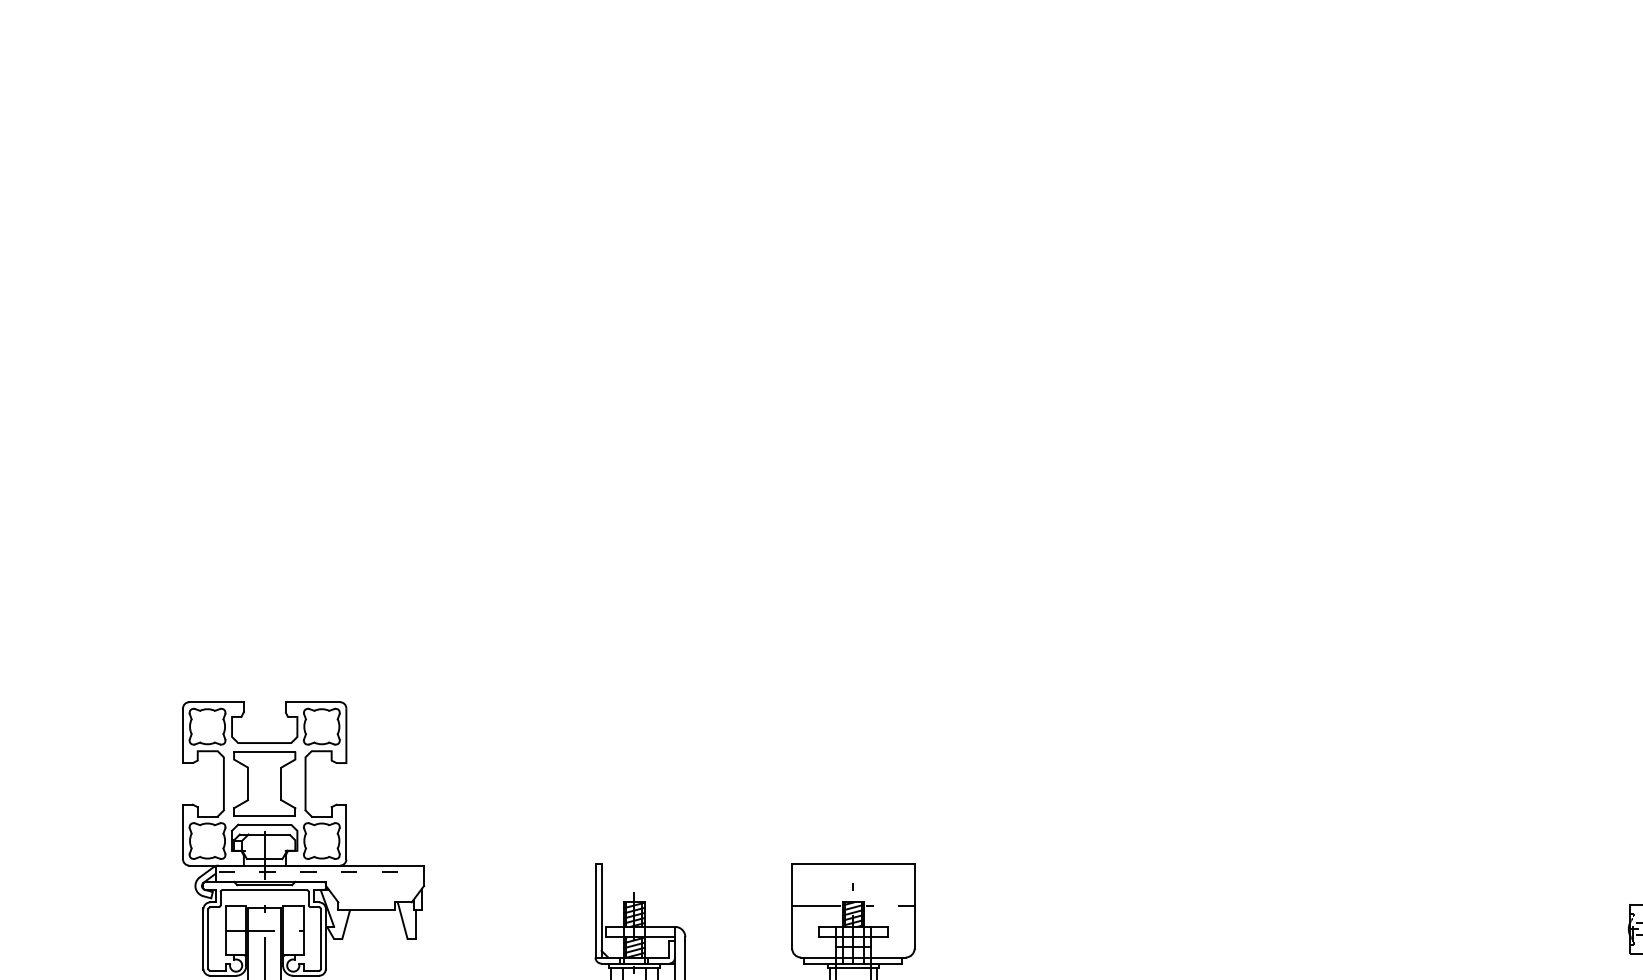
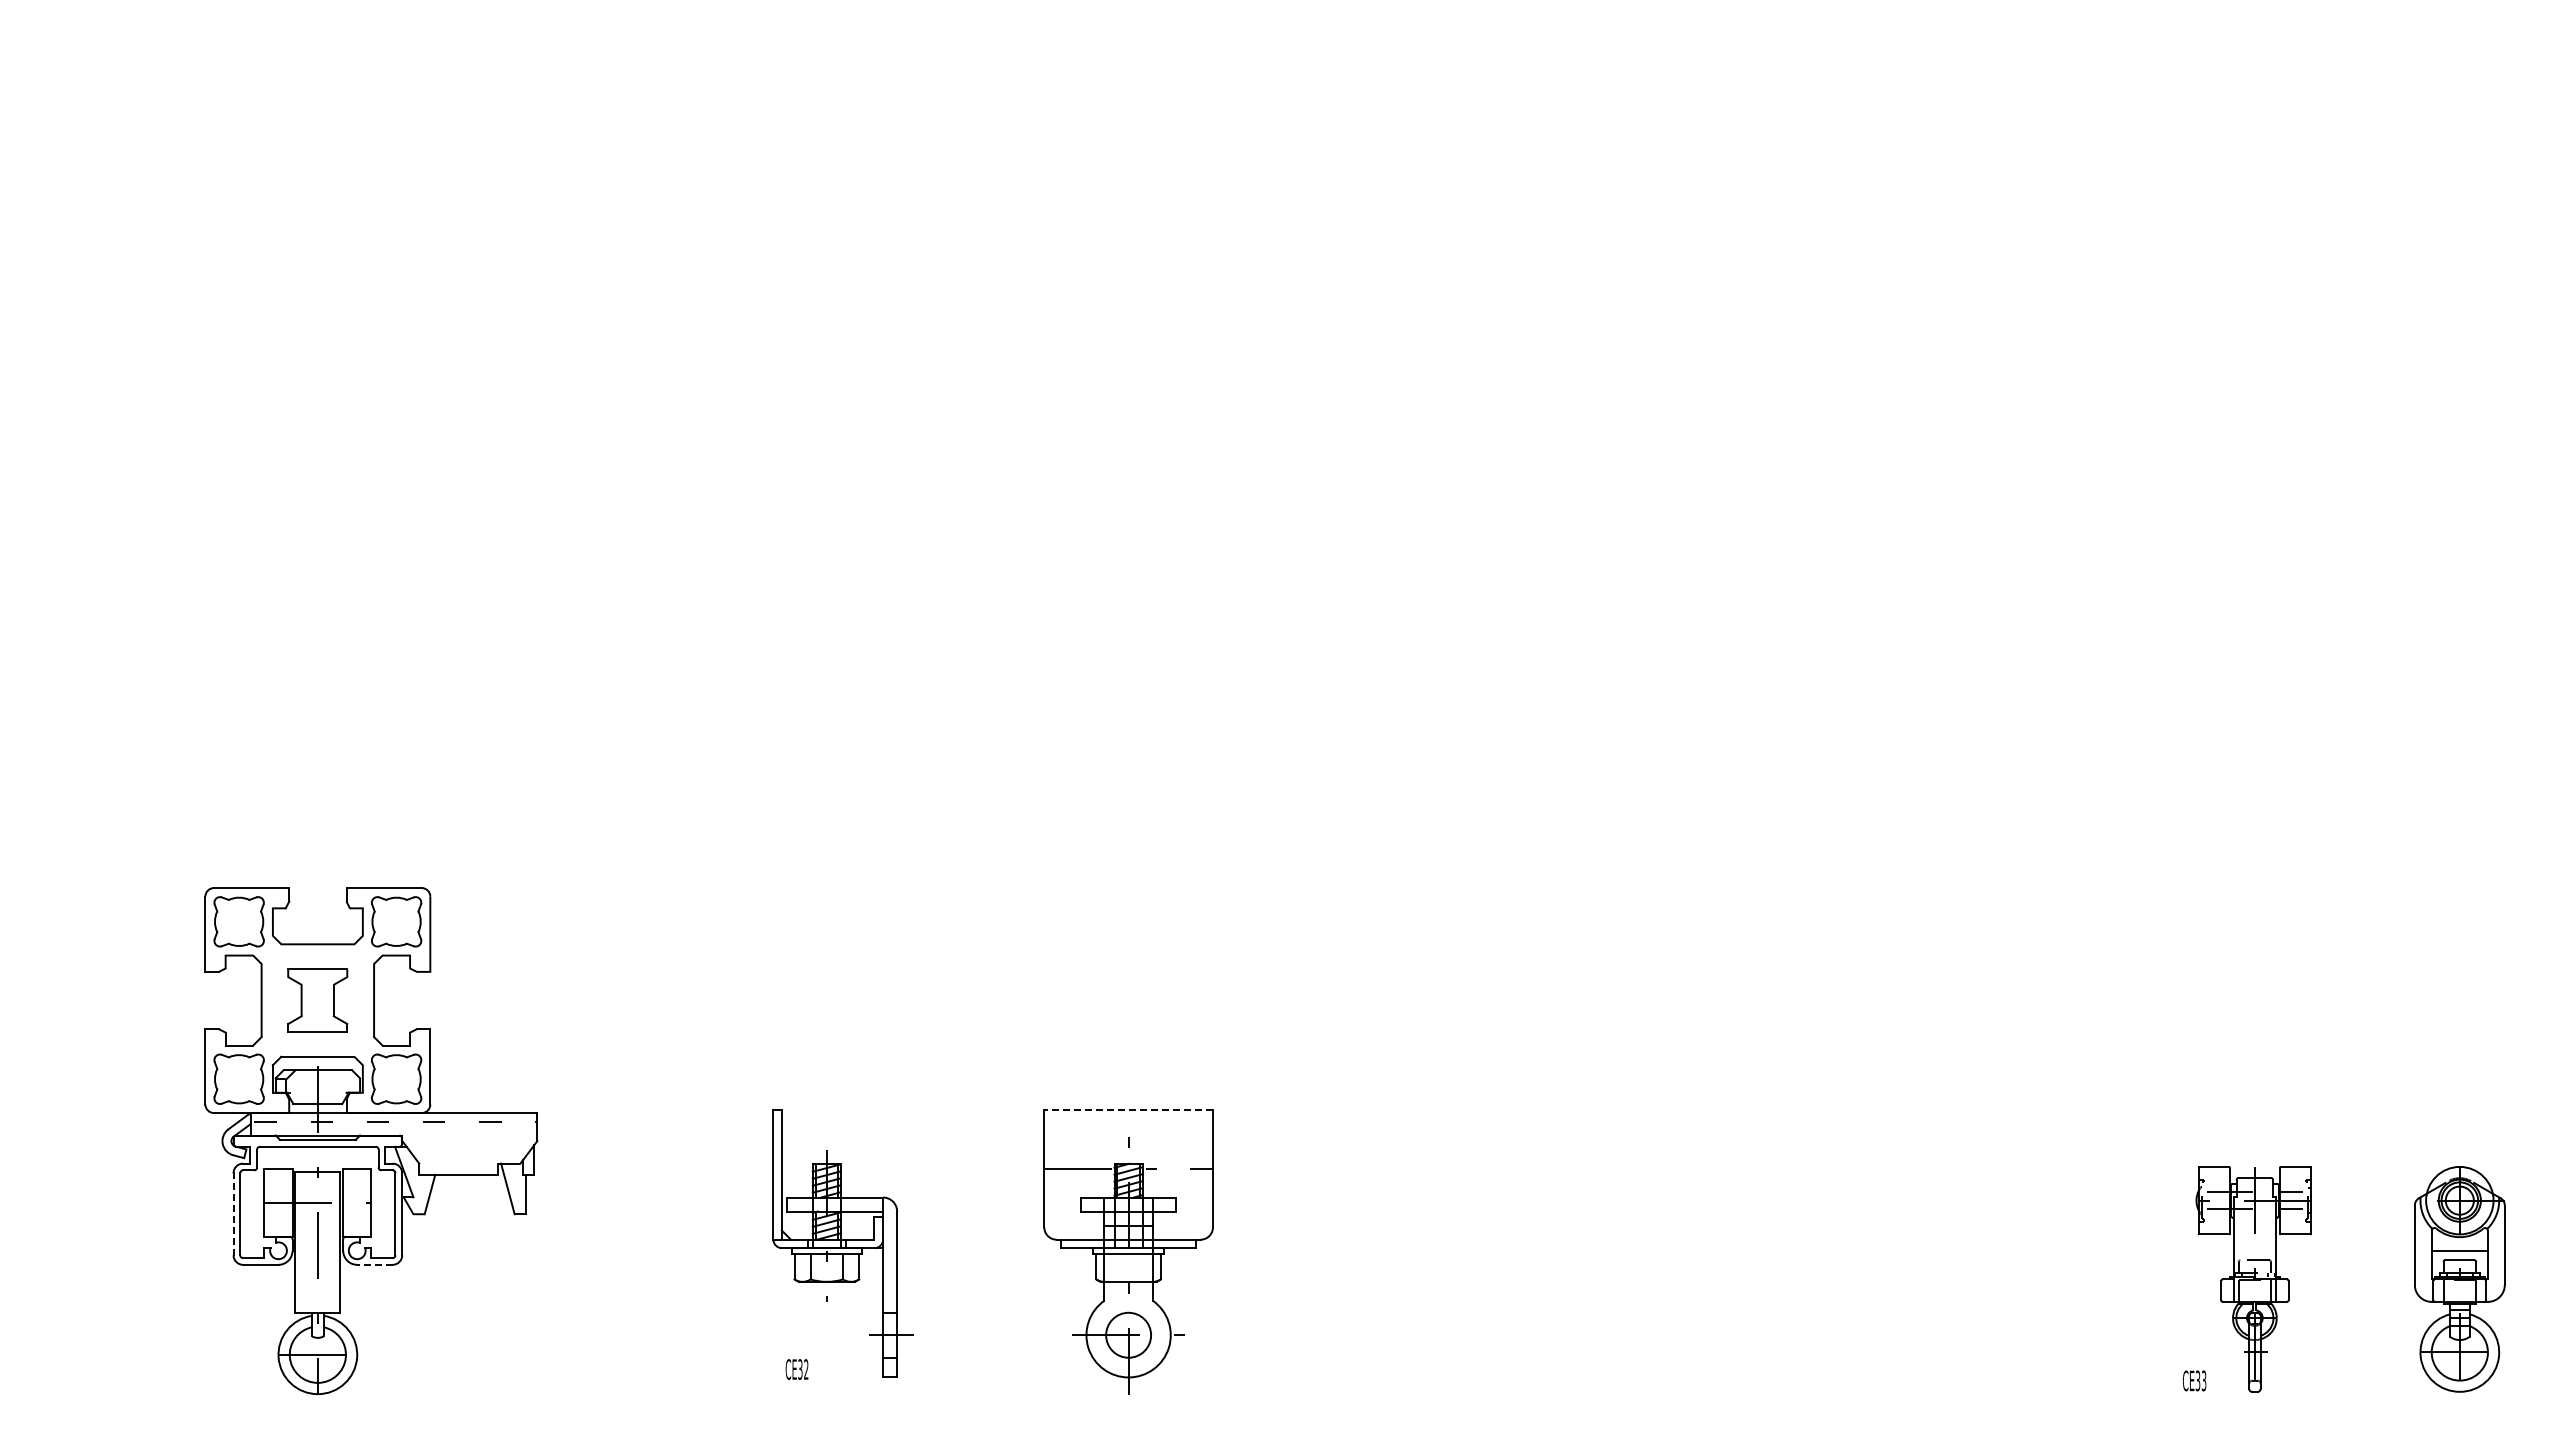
part: (264, 783) -> (317, 1000), size x0.7
line: (853, 863) -> (1128, 1110), solid -> dashed
line: (203, 939) -> (233, 1214), solid -> dashed
line: (305, 975) -> (374, 1264), solid -> dashed

